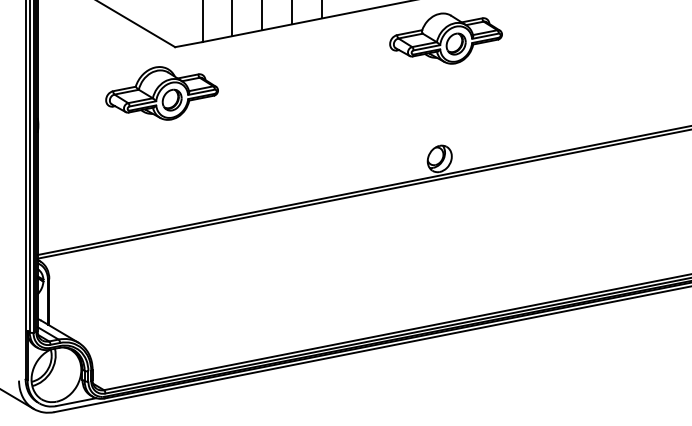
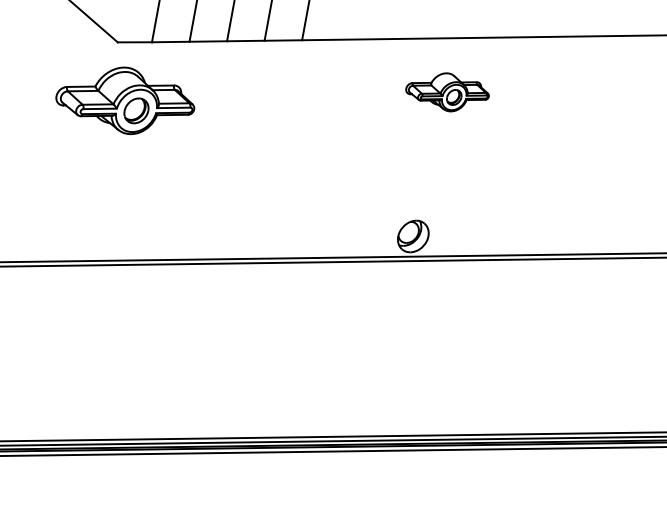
part: (445, 38) -> (447, 91), size x0.6
part: (161, 93) -> (125, 100), moved

